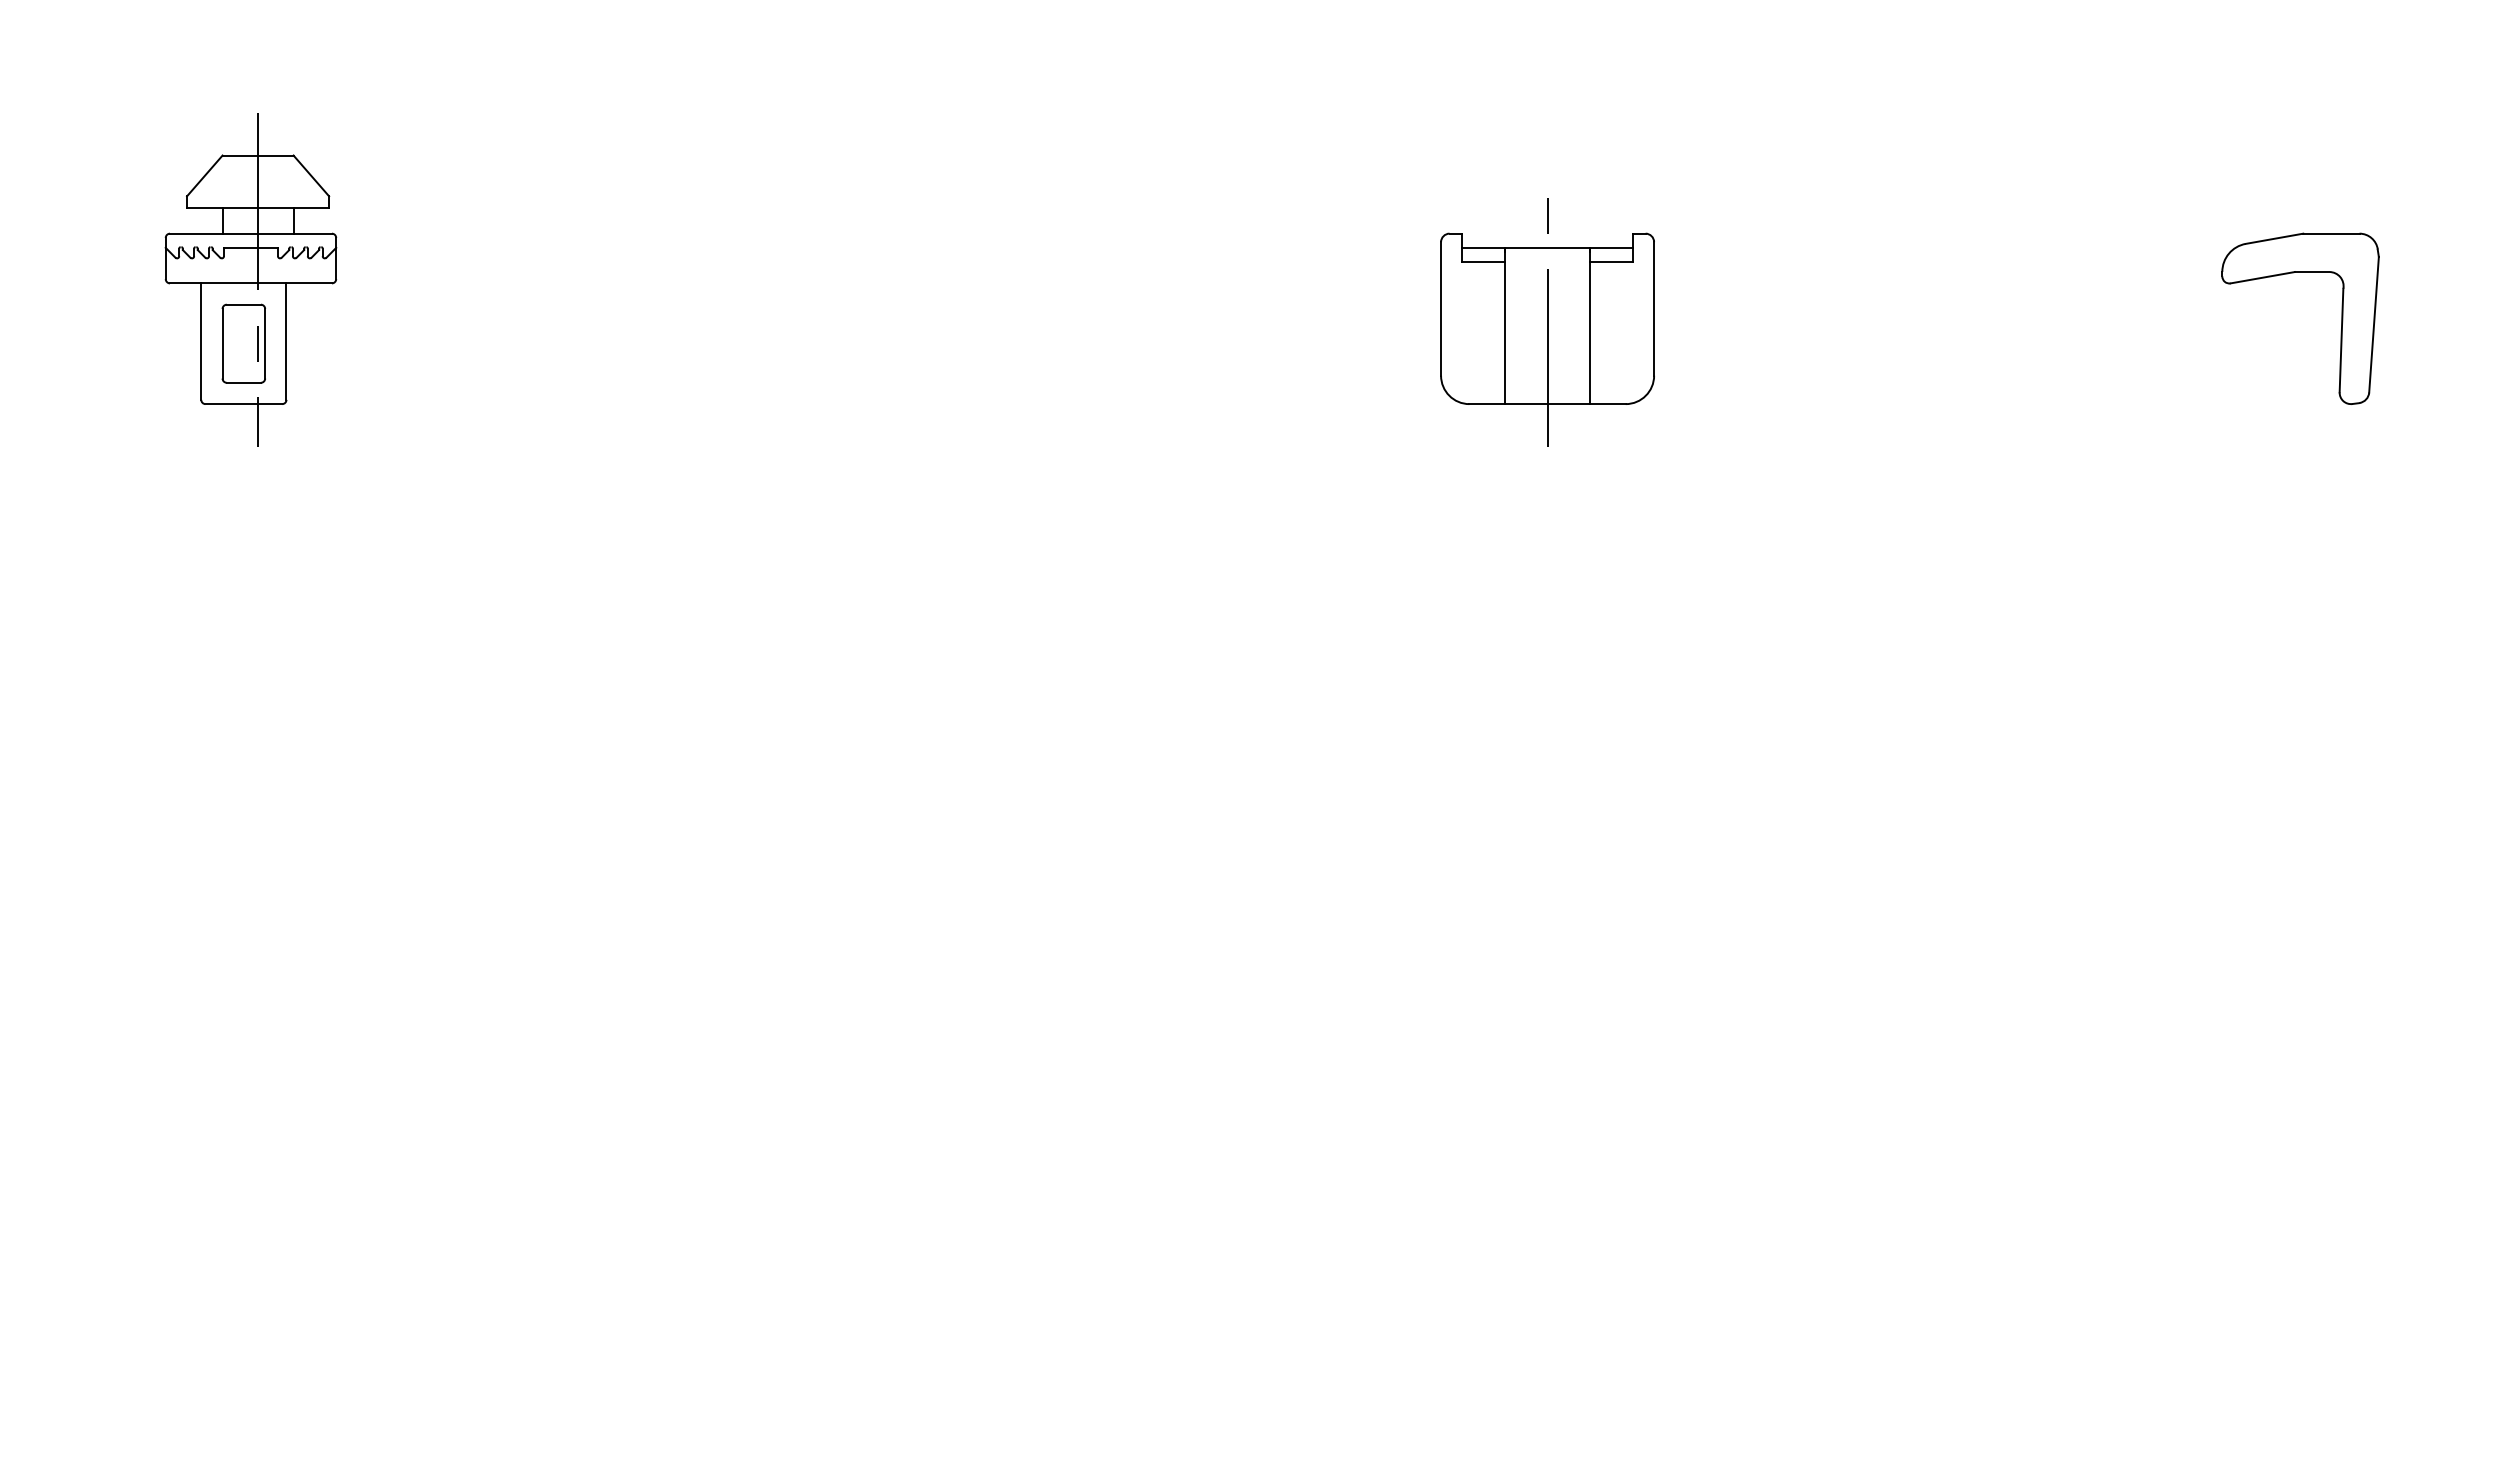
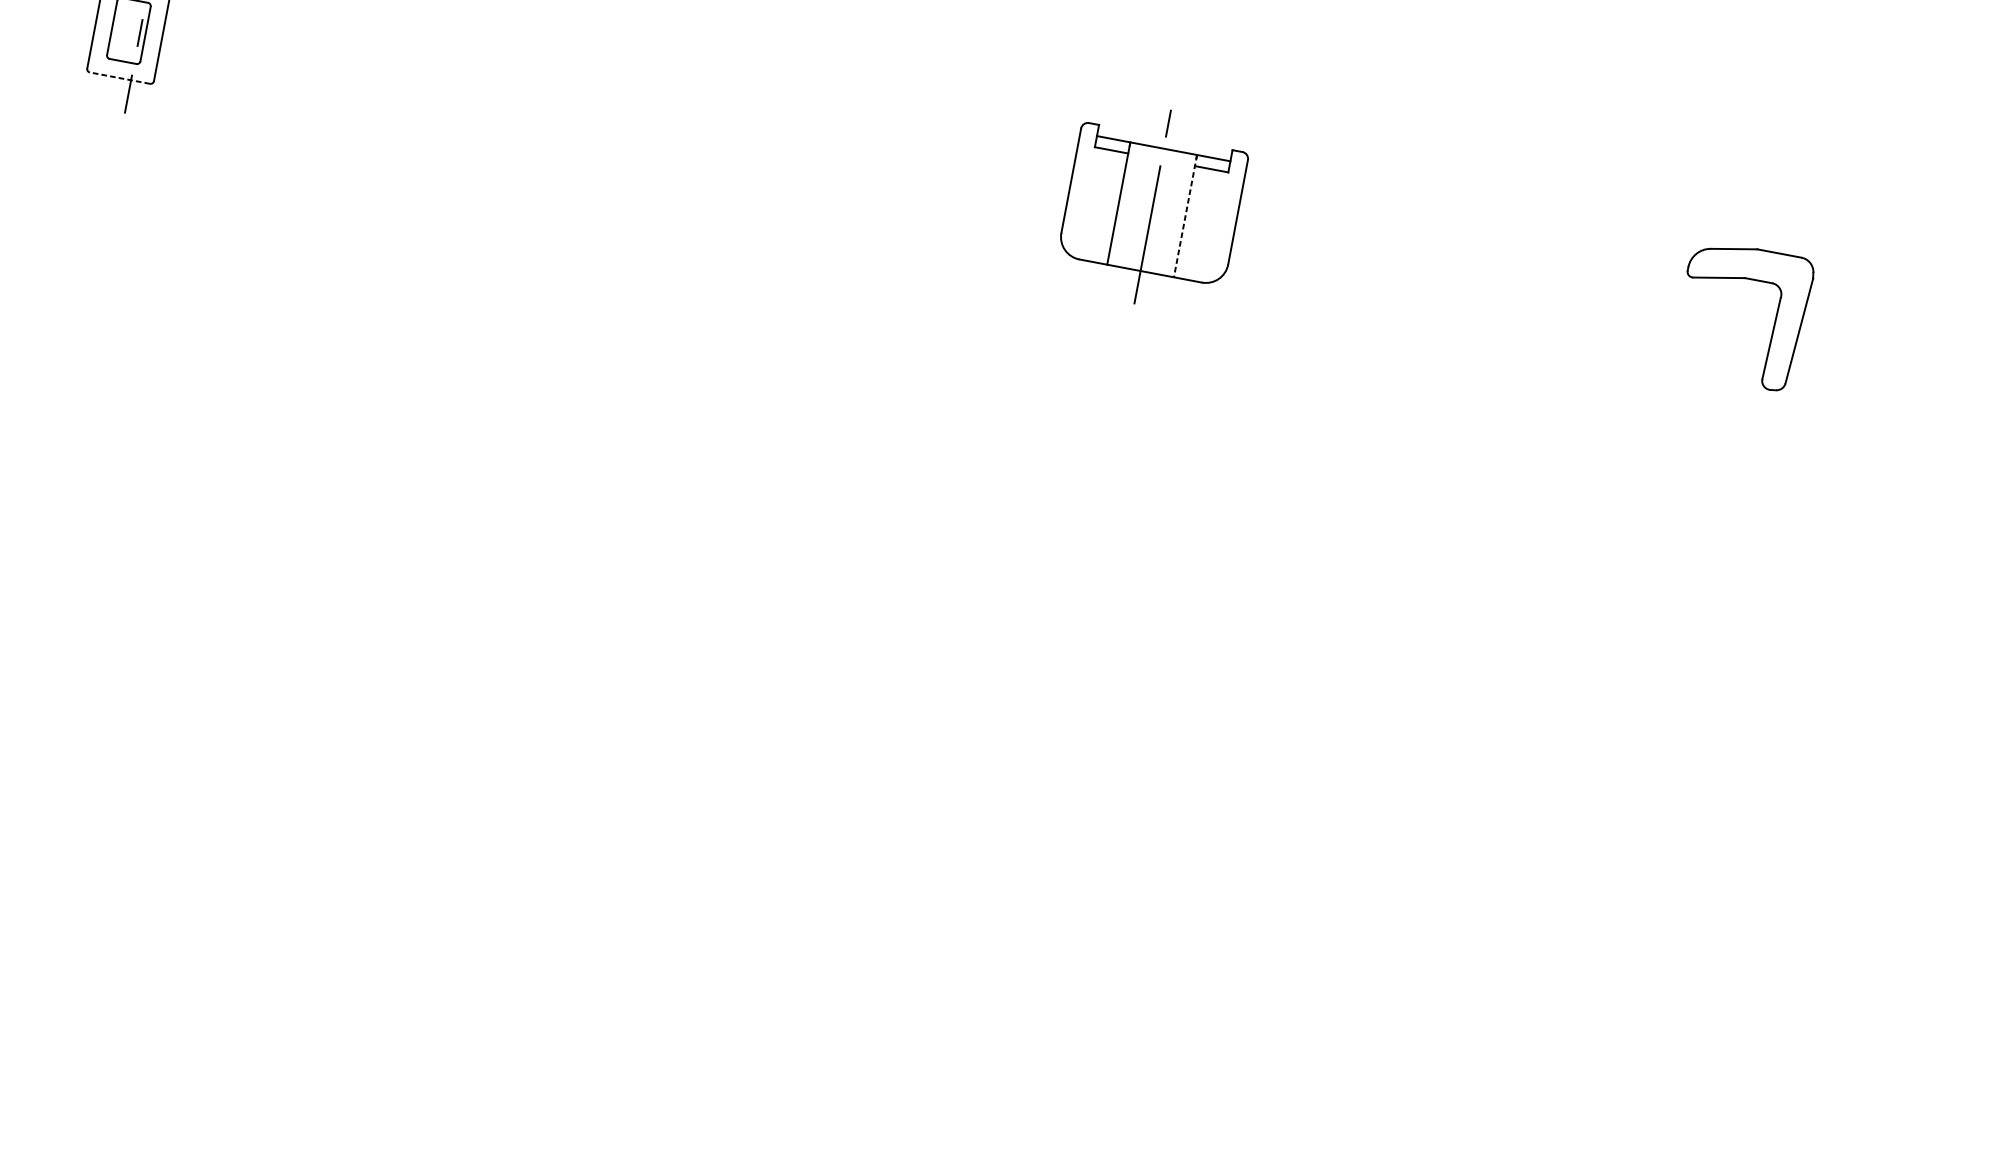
line: (1590, 326) -> (1185, 216), solid -> dashed
line: (243, 404) -> (119, 78), solid -> dashed

